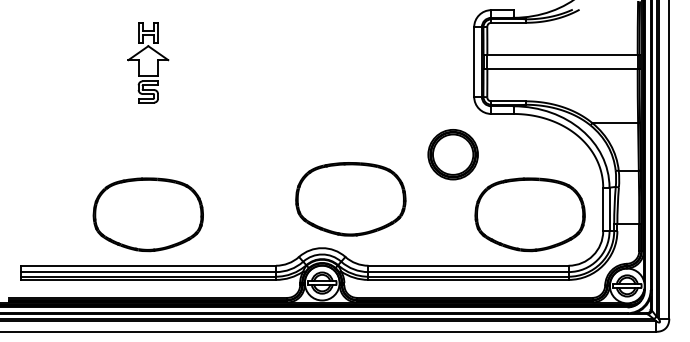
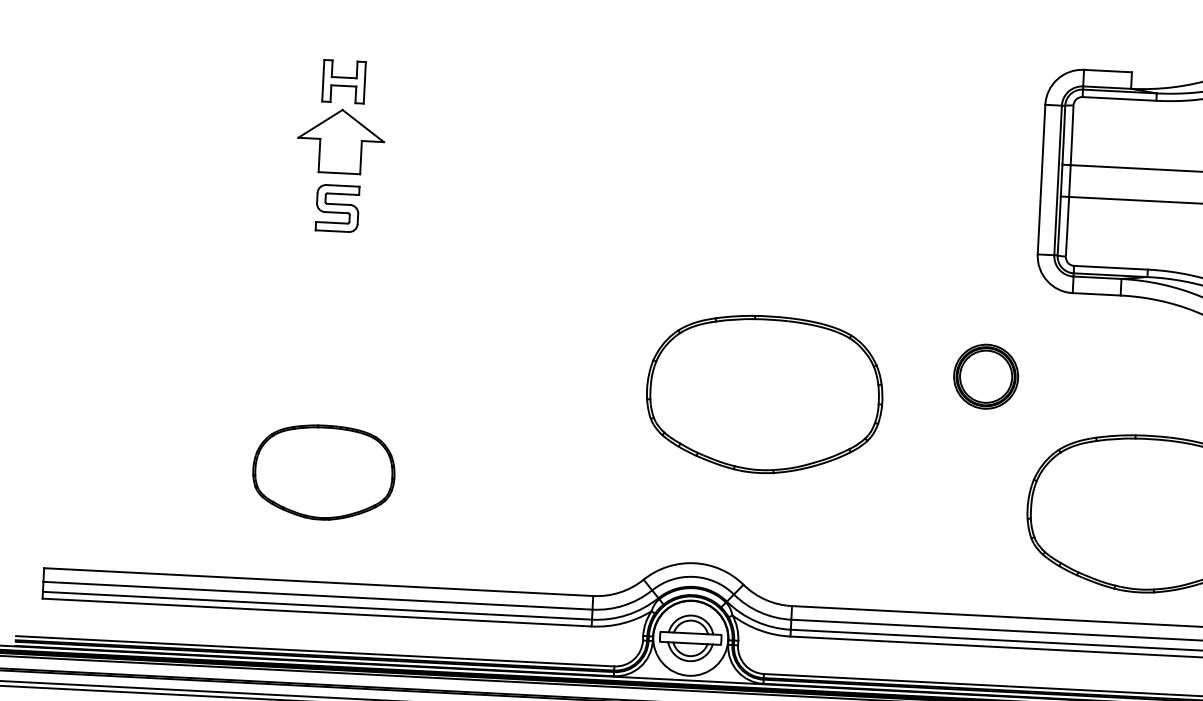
part: (452, 154) -> (984, 376), size x0.6
part: (350, 199) -> (763, 395), moved
part: (147, 214) -> (322, 471), size x0.6

